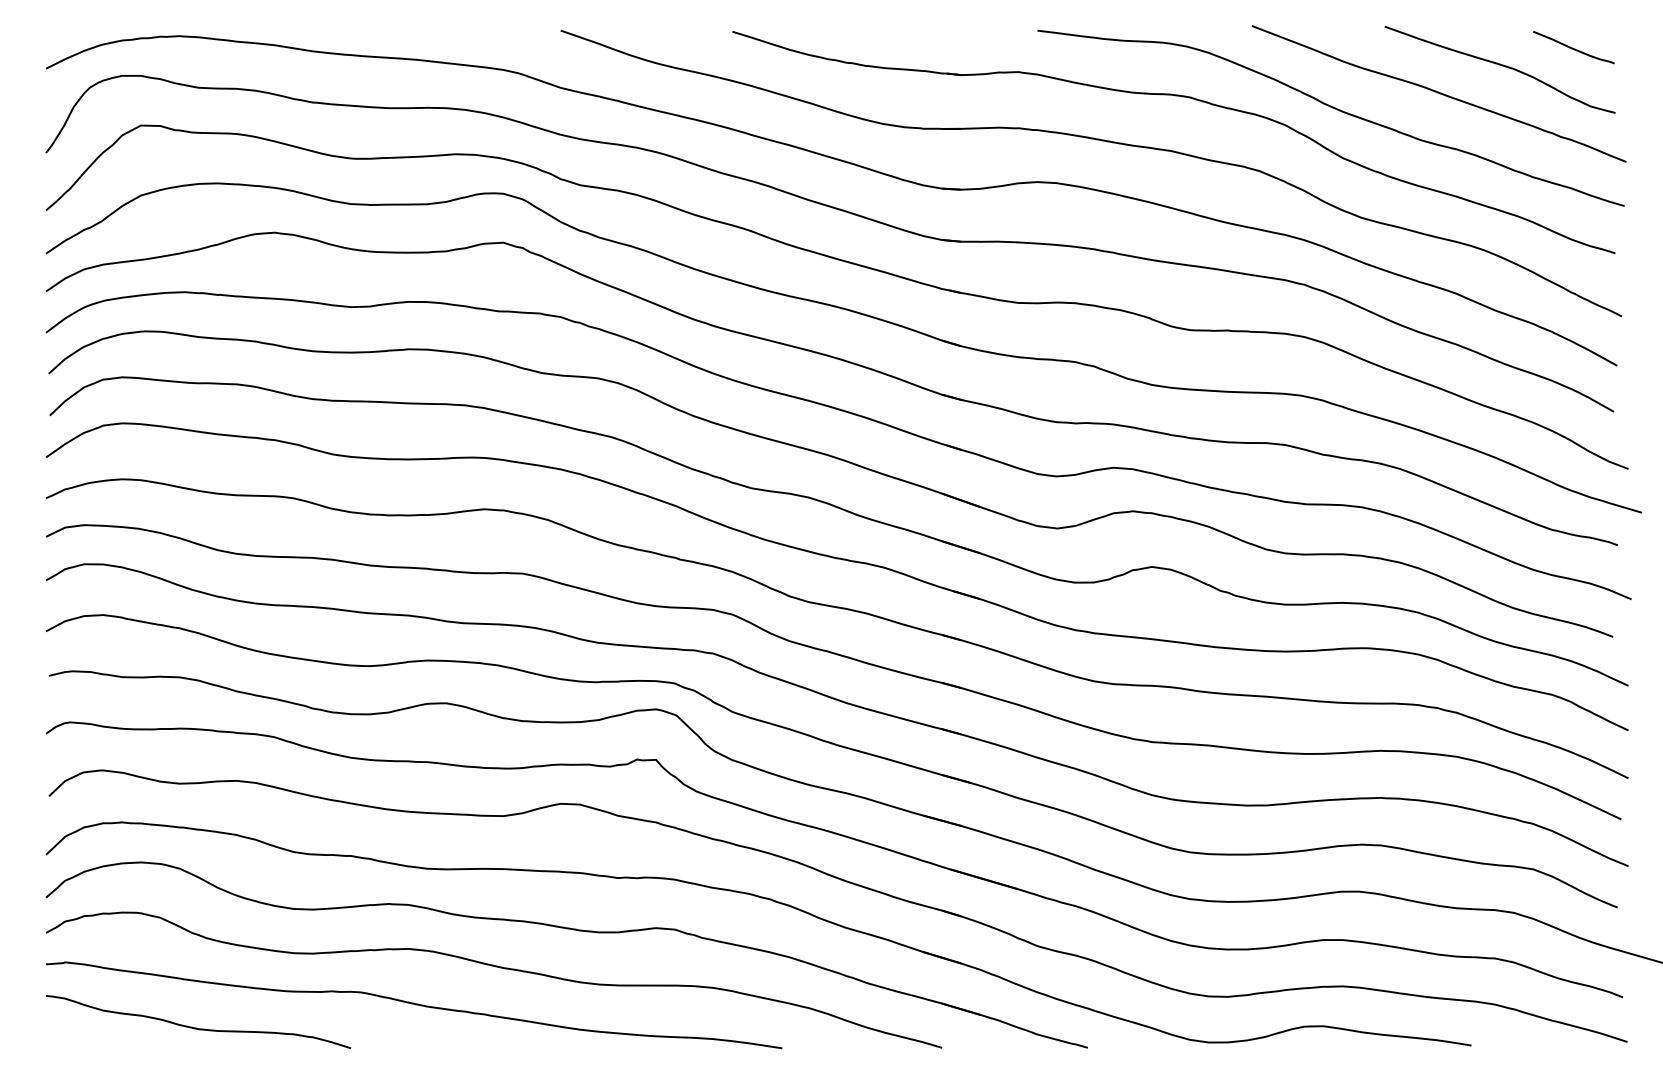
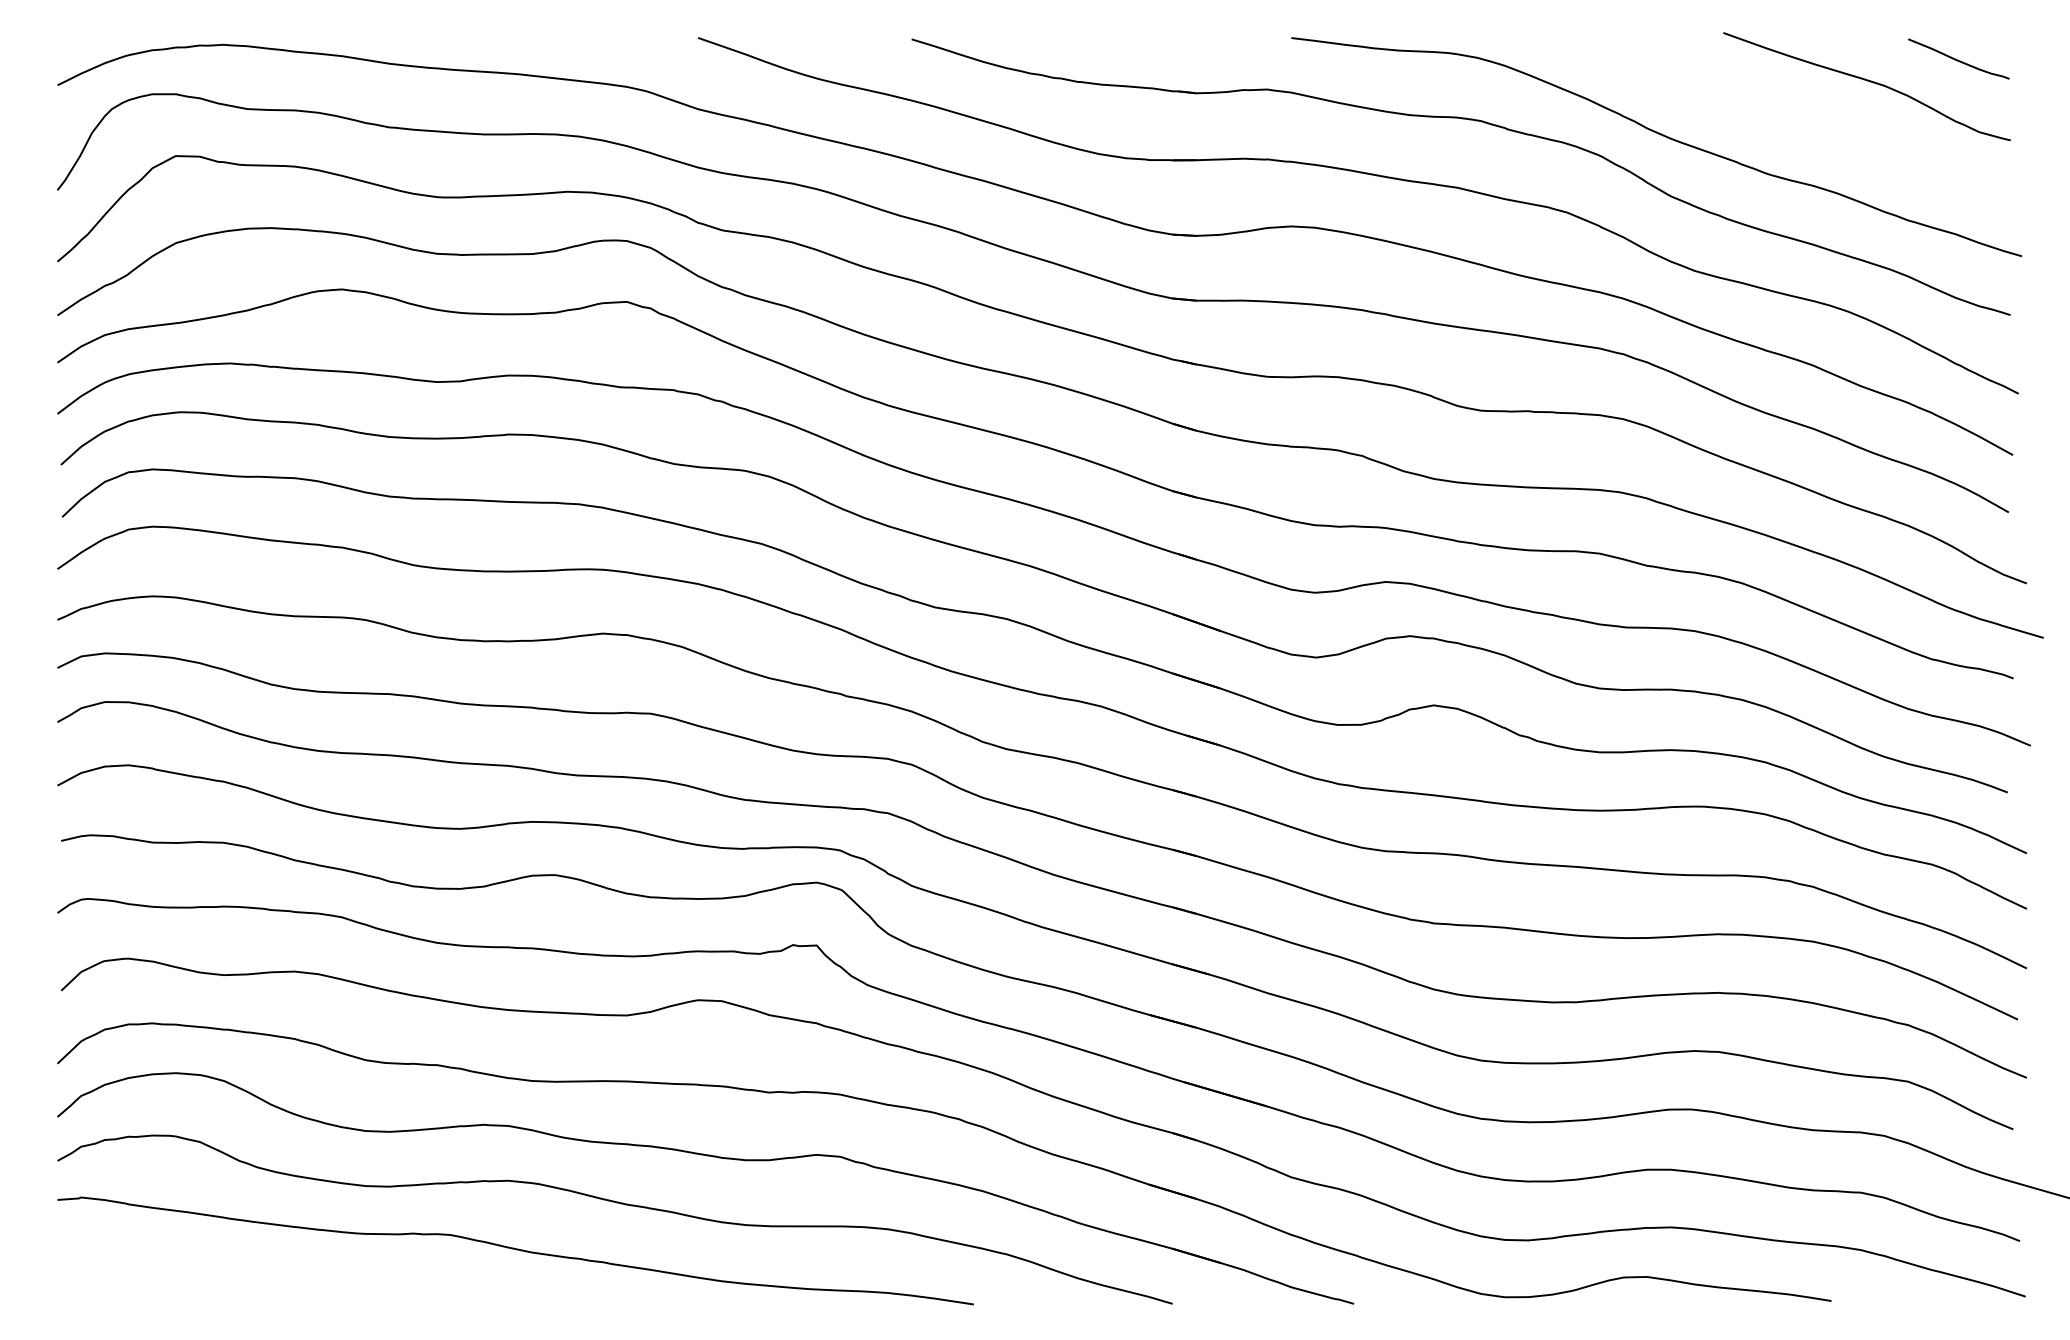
curve: (1438, 93) -> (1790, 116), removed
curve: (196, 1027) -> (244, 1278), removed

